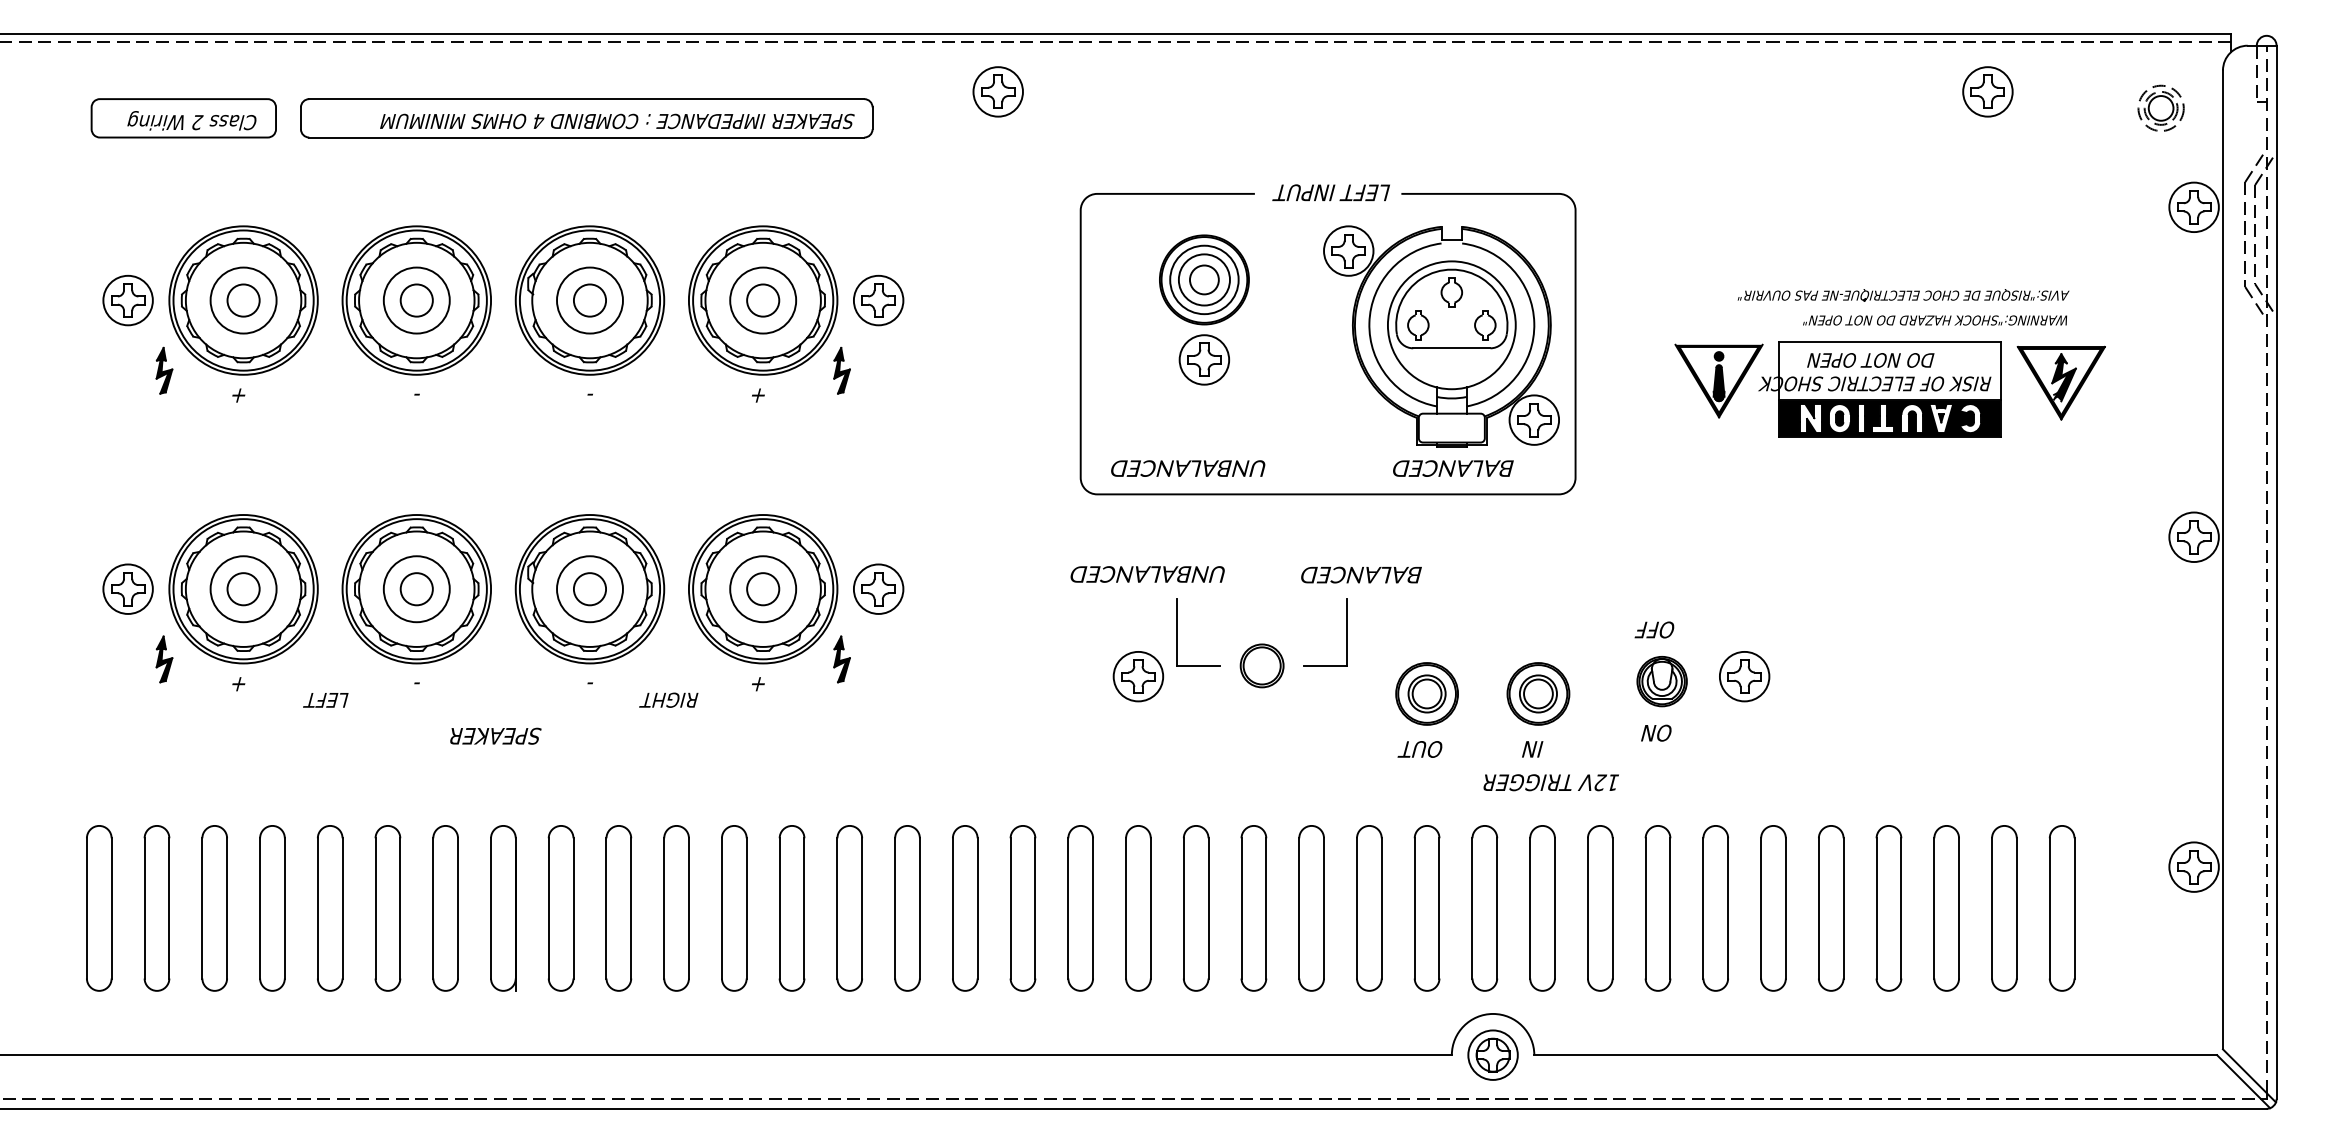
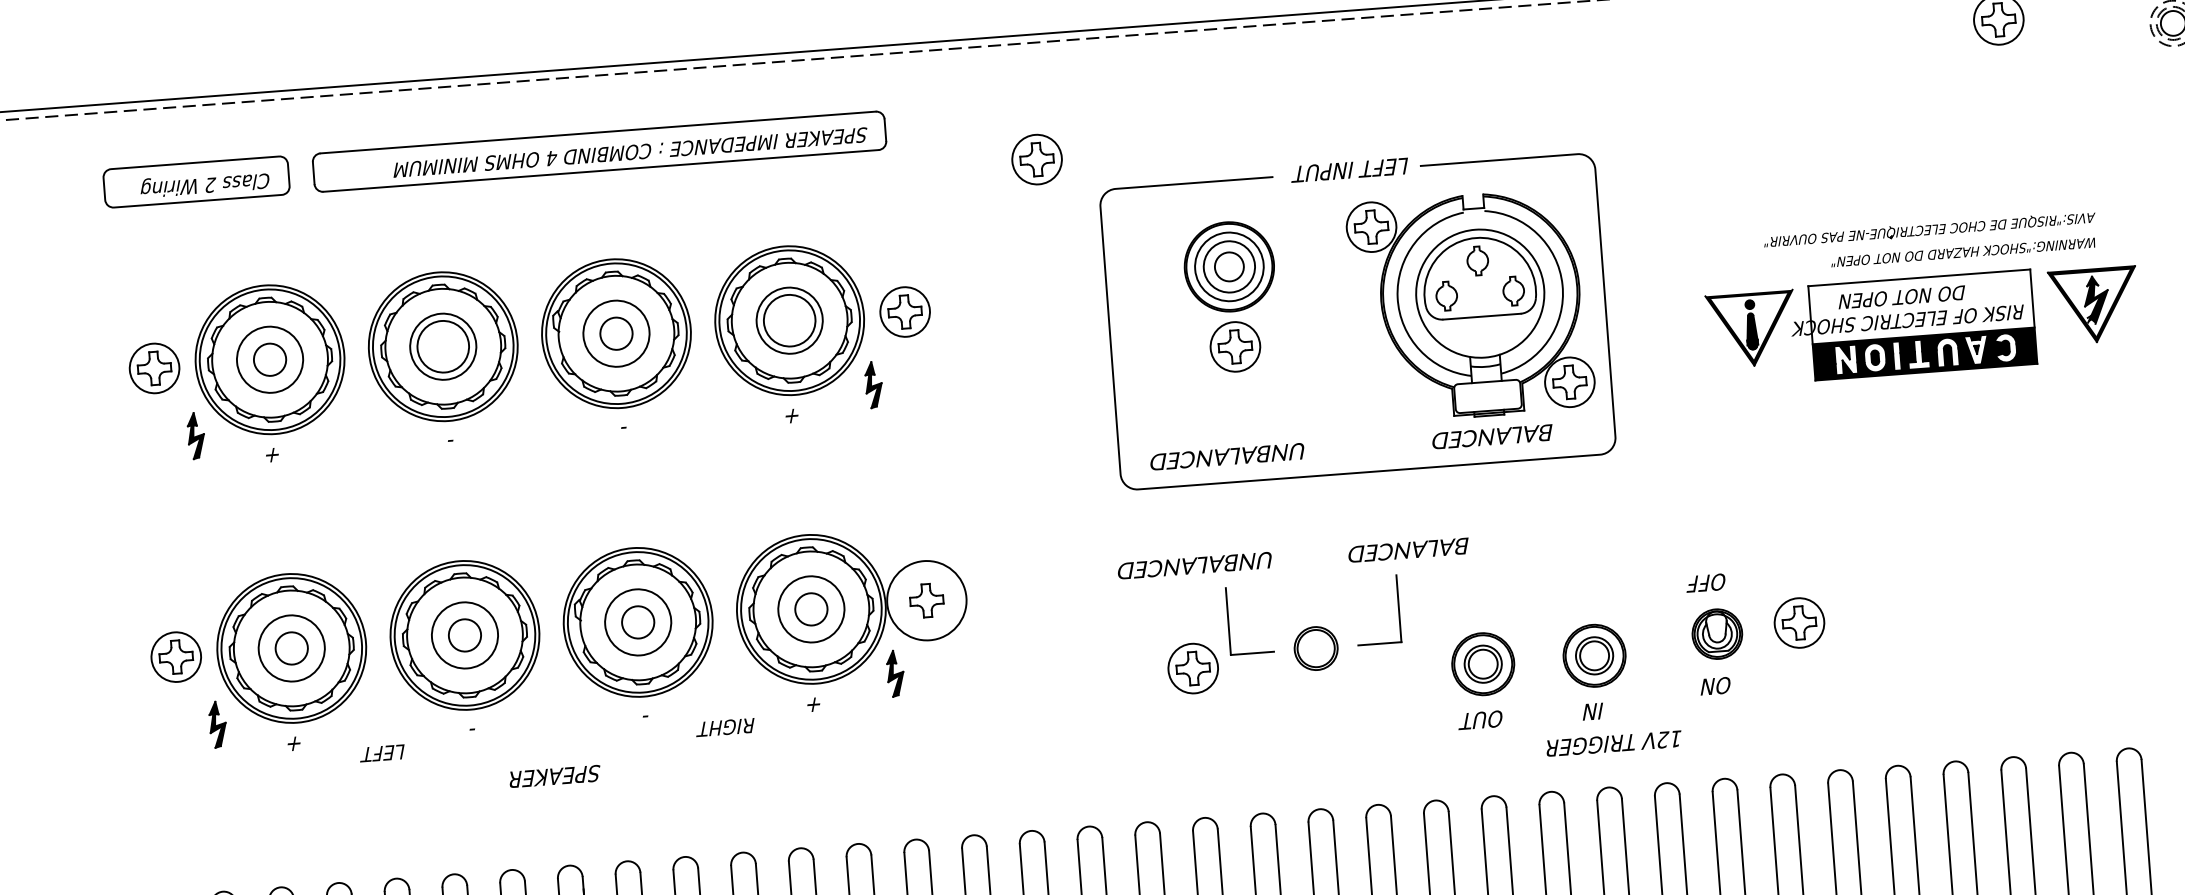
part: (997, 91) -> (1036, 159), moved
circle: (416, 300) -> (442, 346), size x1.6
circle: (763, 300) -> (790, 320), size x1.6
circle: (878, 588) -> (926, 599), size x1.6

